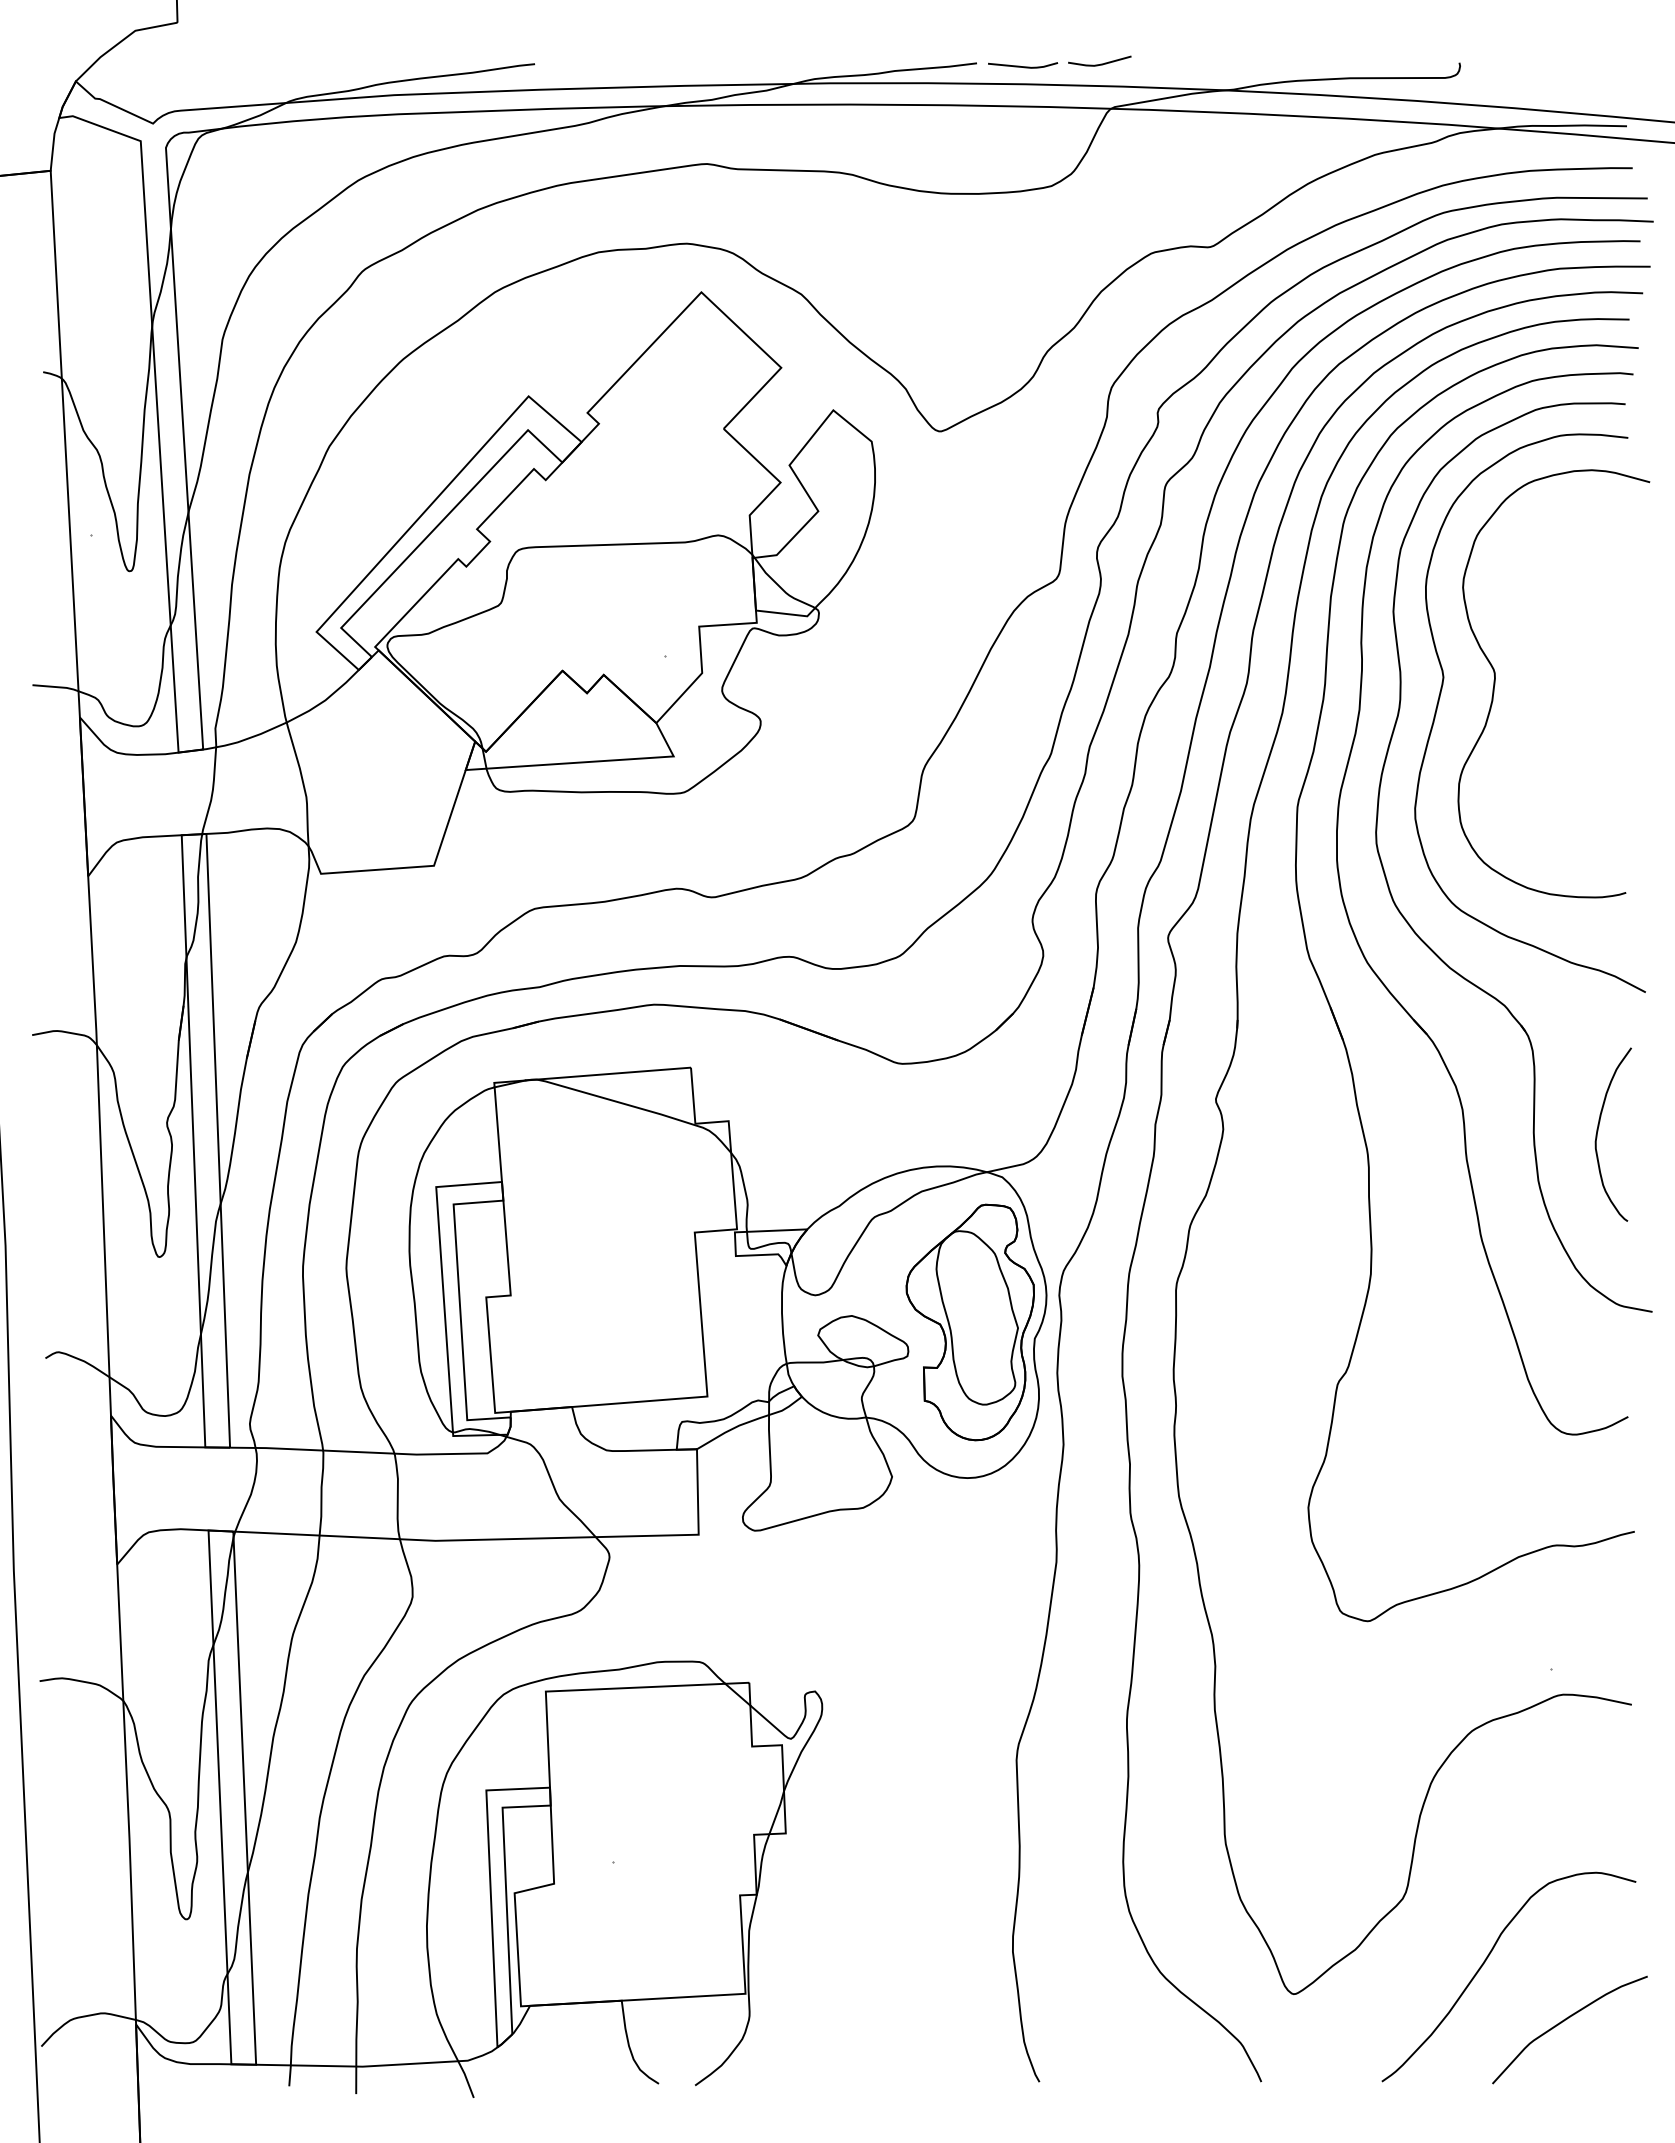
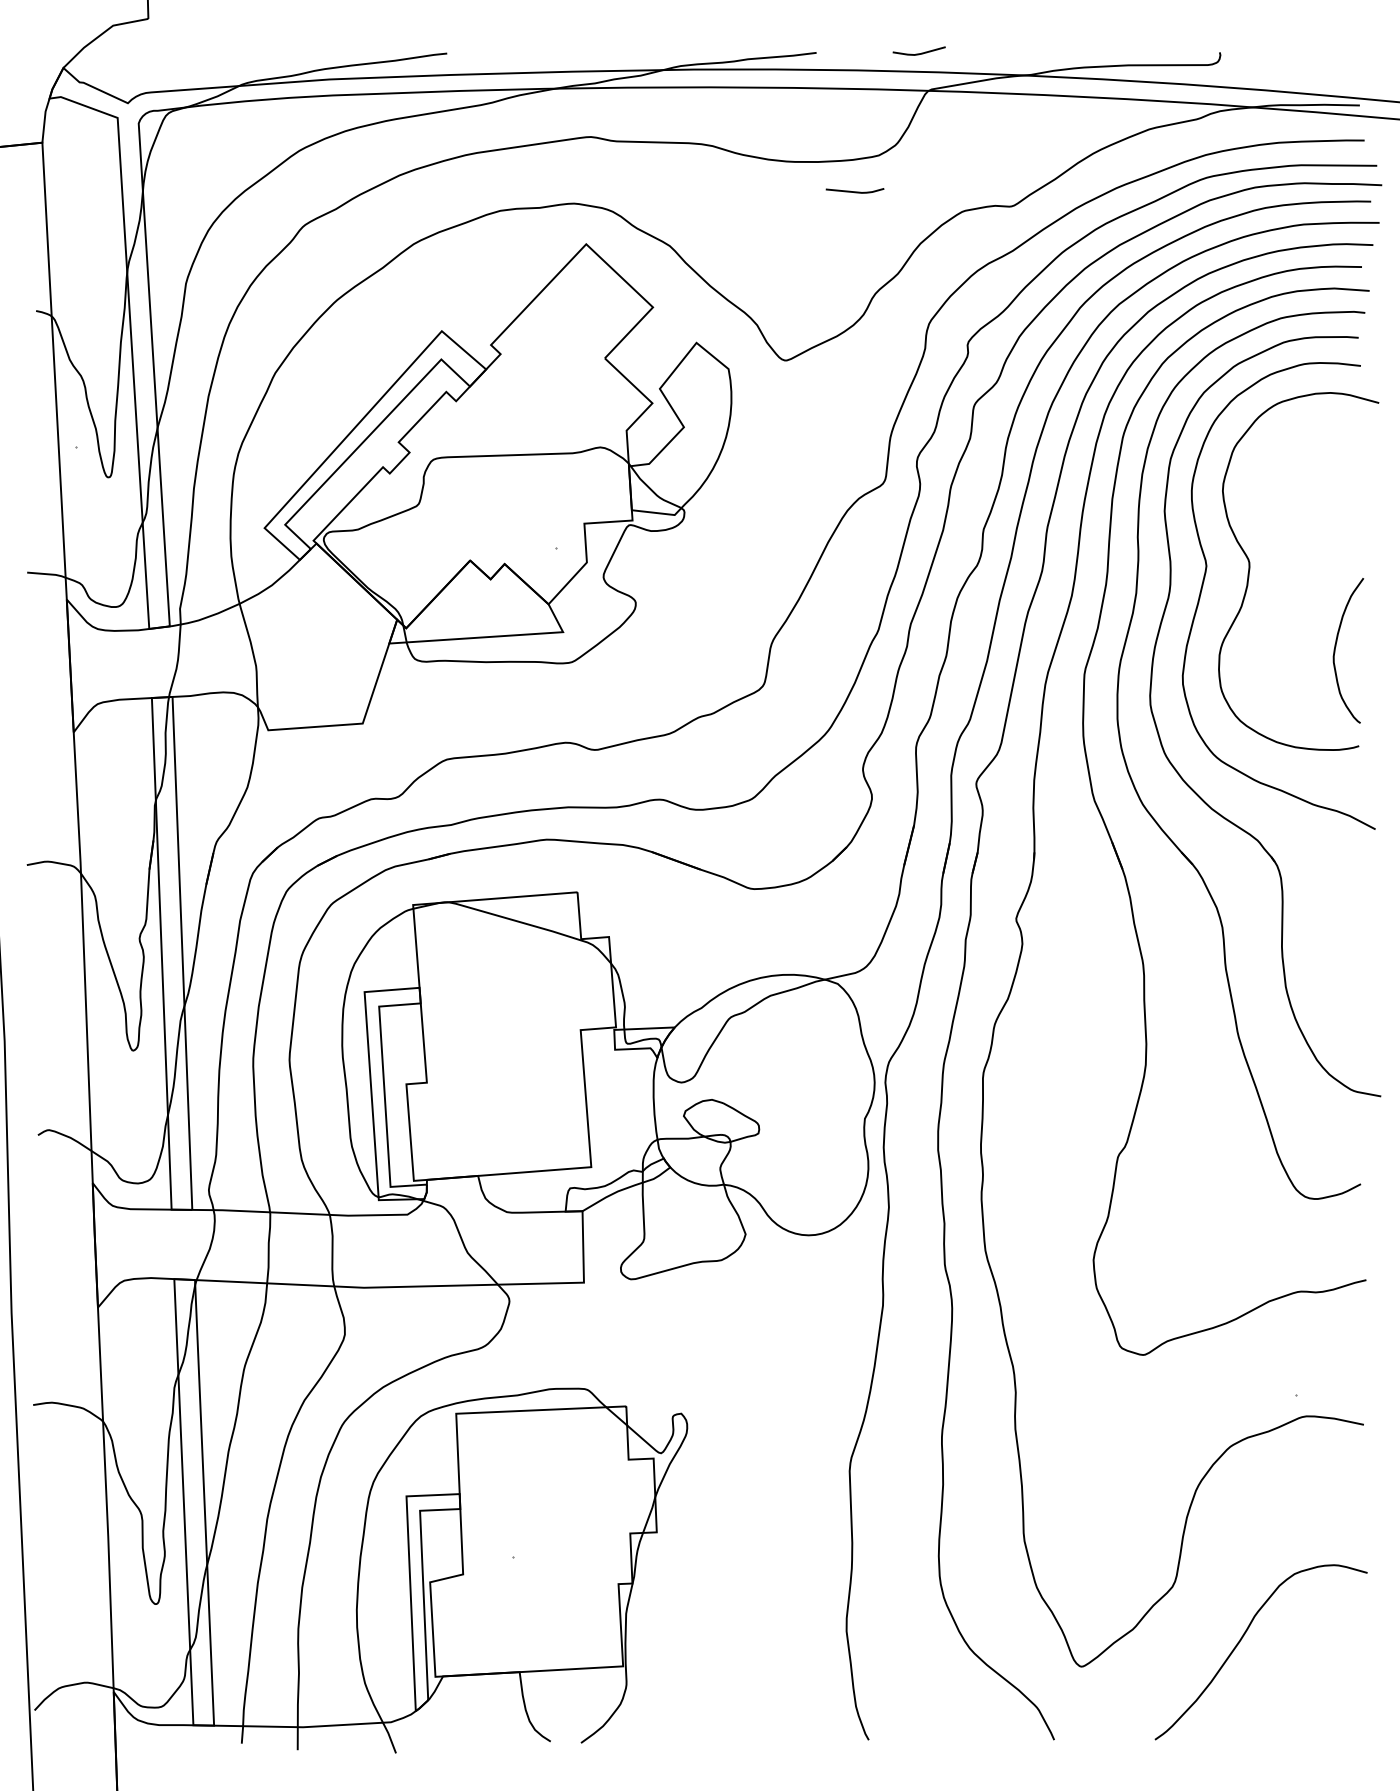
line: (1023, 66) -> (855, 191), moved
curve: (1598, 1131) -> (1336, 648), moved
part: (969, 1322) -> (810, 1105), removed
curve: (1564, 2021) -> (1307, 1689), removed

